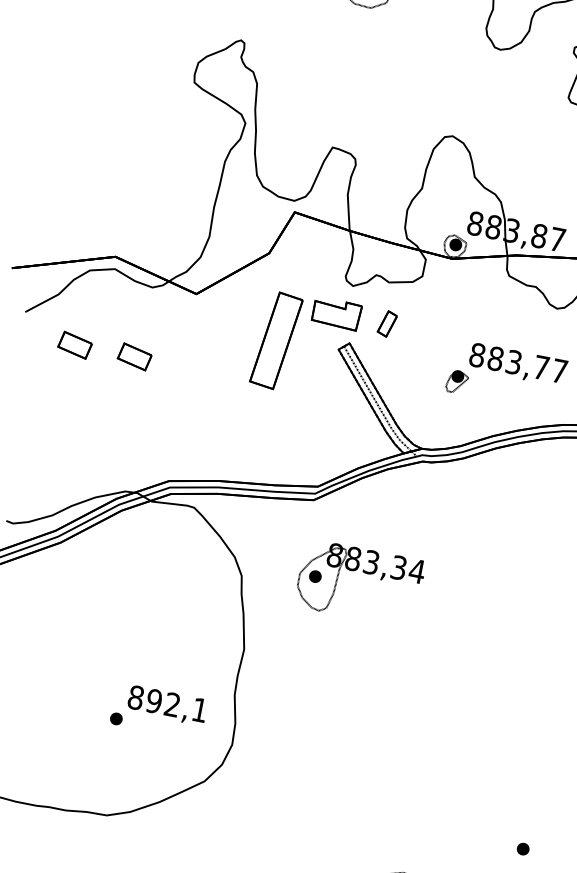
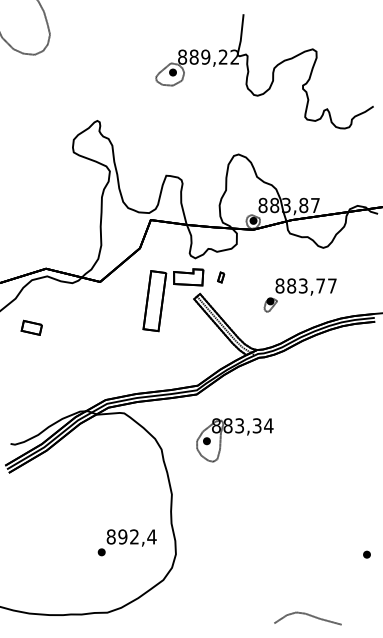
part: (388, 324) -> (221, 277), size x0.62
part: (134, 356) -> (69, 327), removed
text: (199, 709) -> (151, 536), 892,1 -> 892,4
part: (522, 848) -> (366, 554), moved

